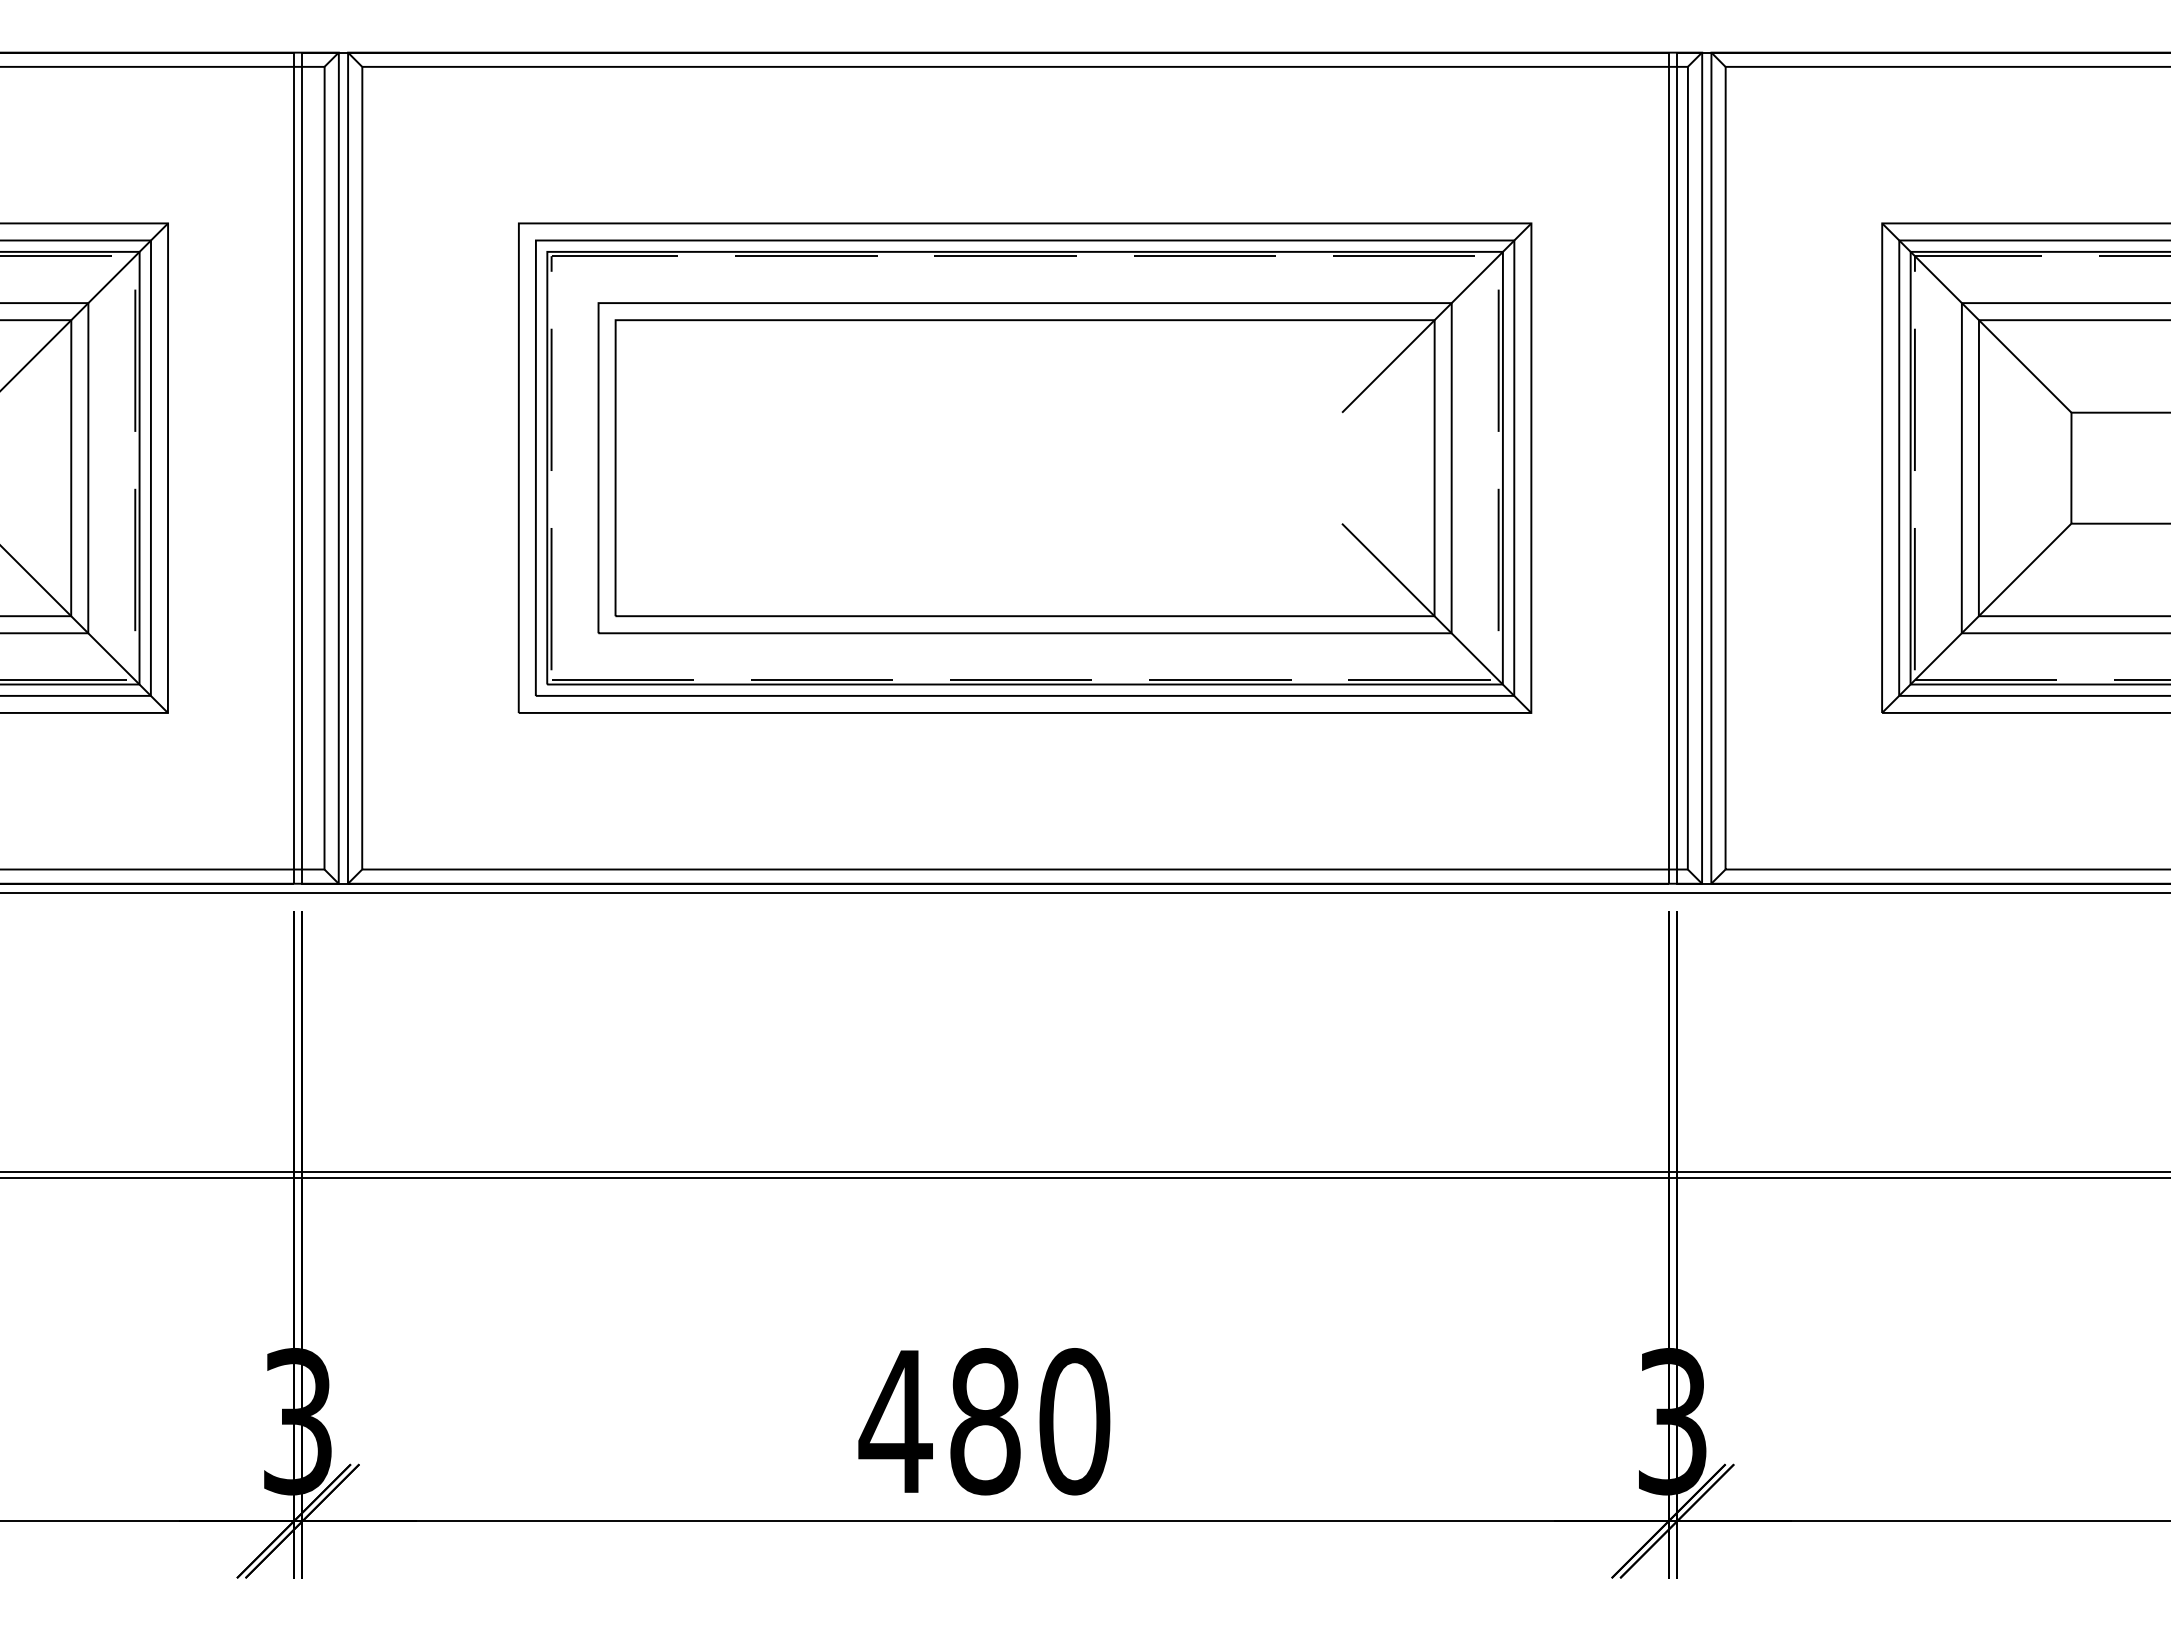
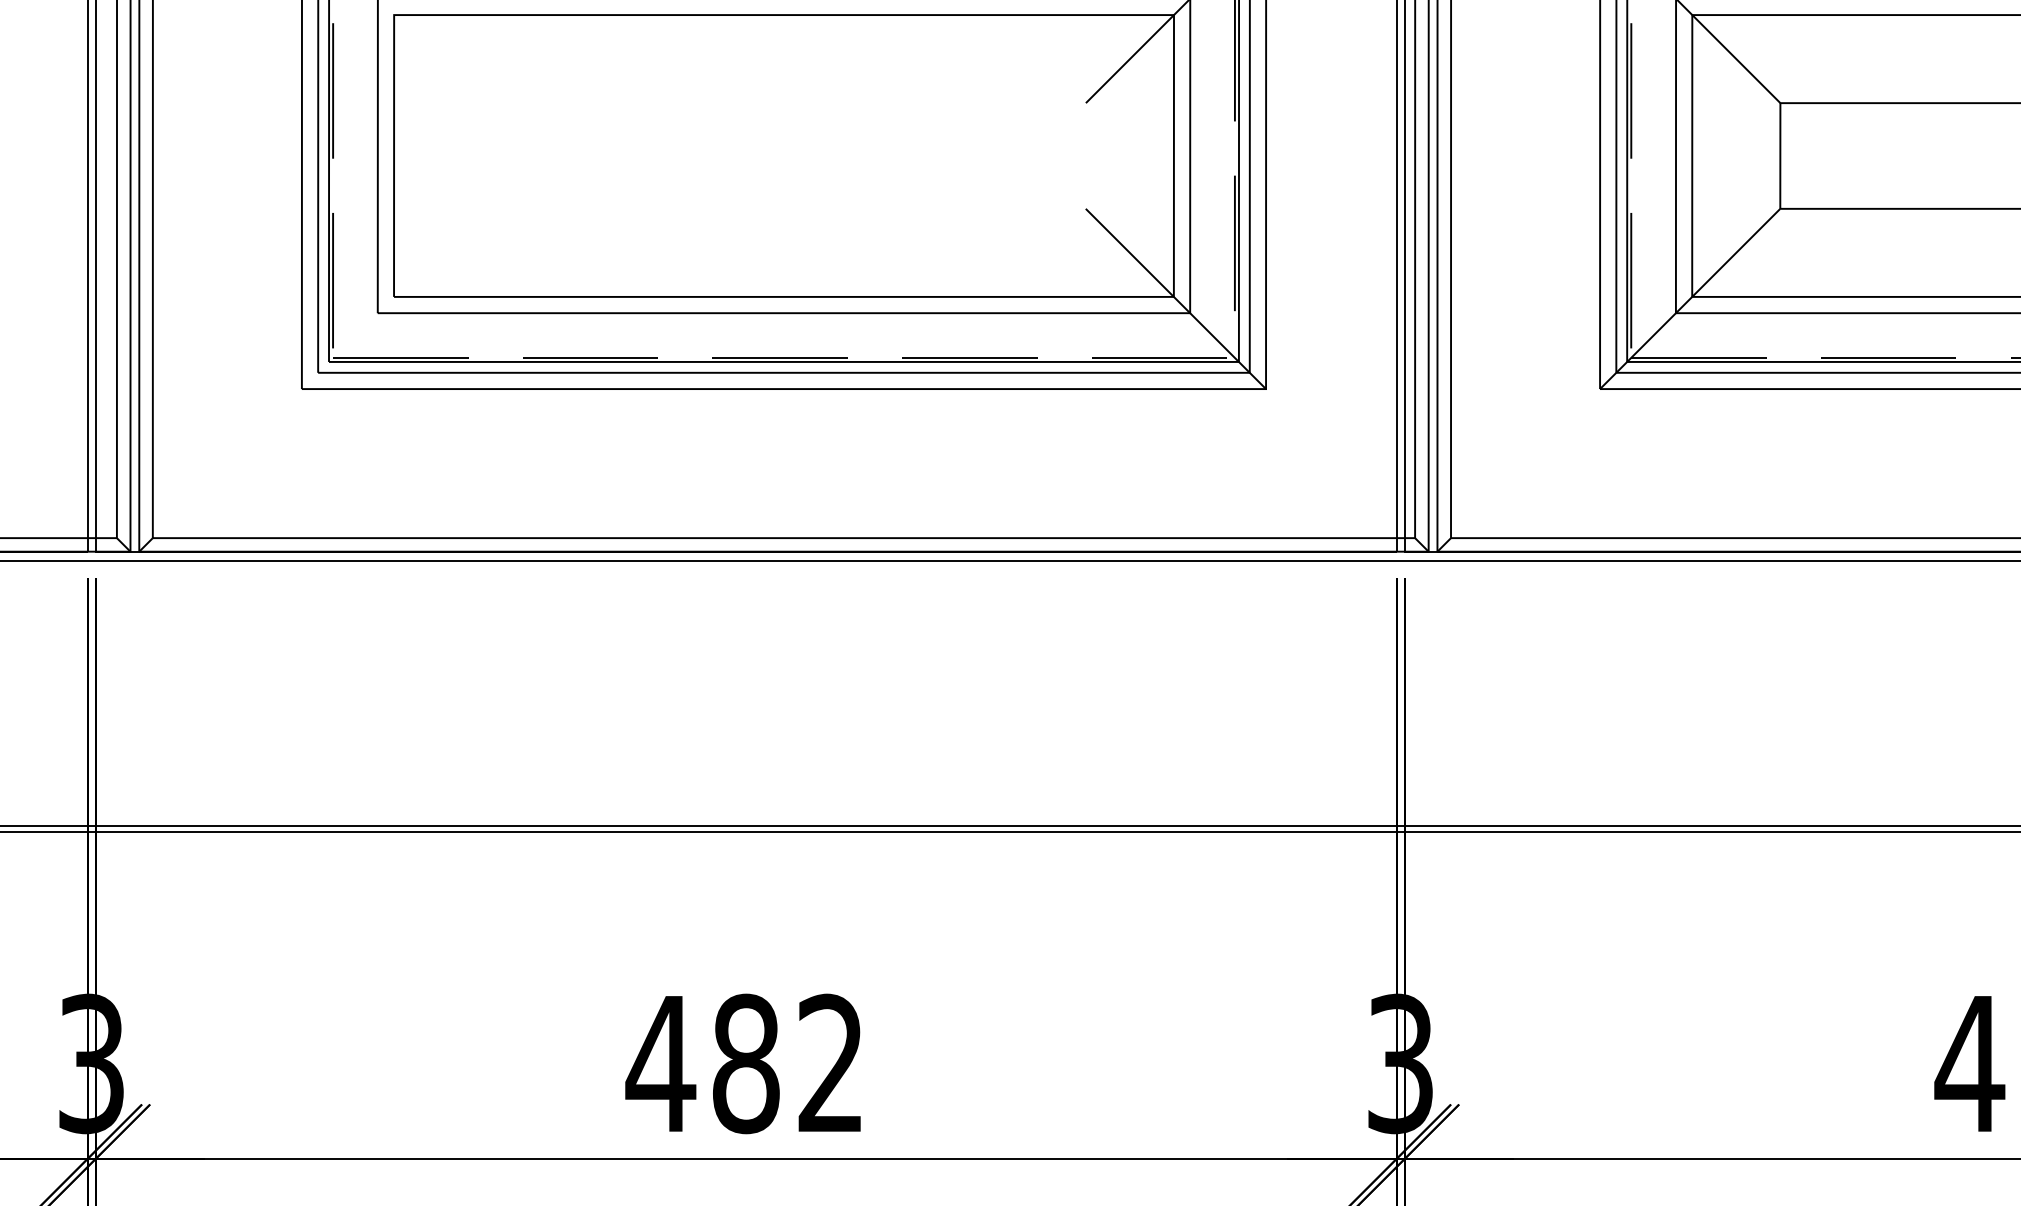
text: (1074, 1421) -> (831, 1063), 480 -> 482

